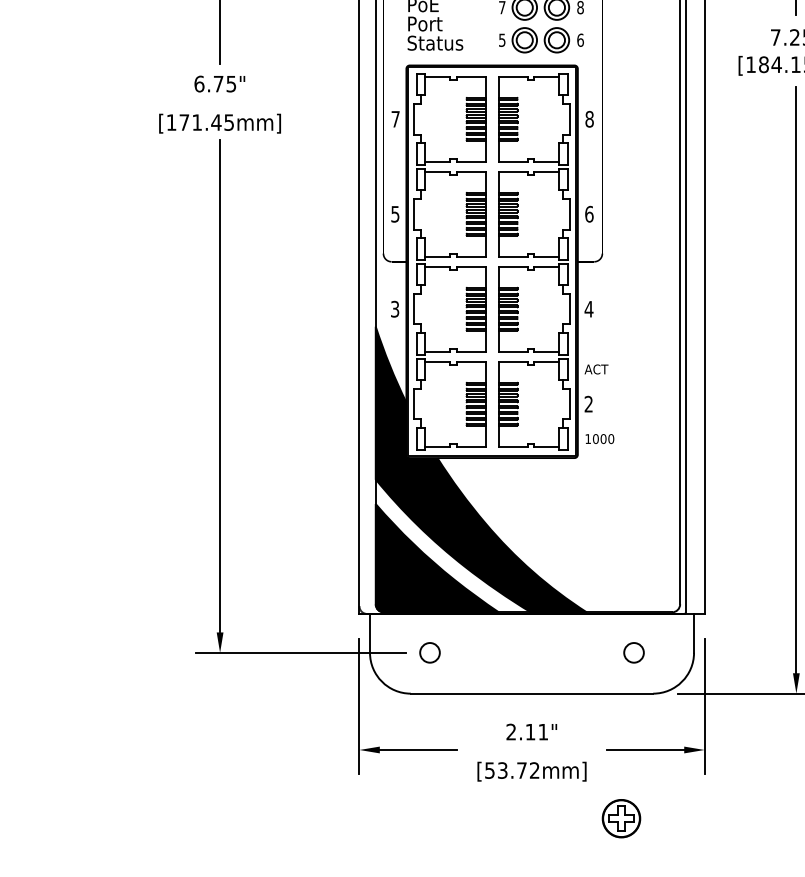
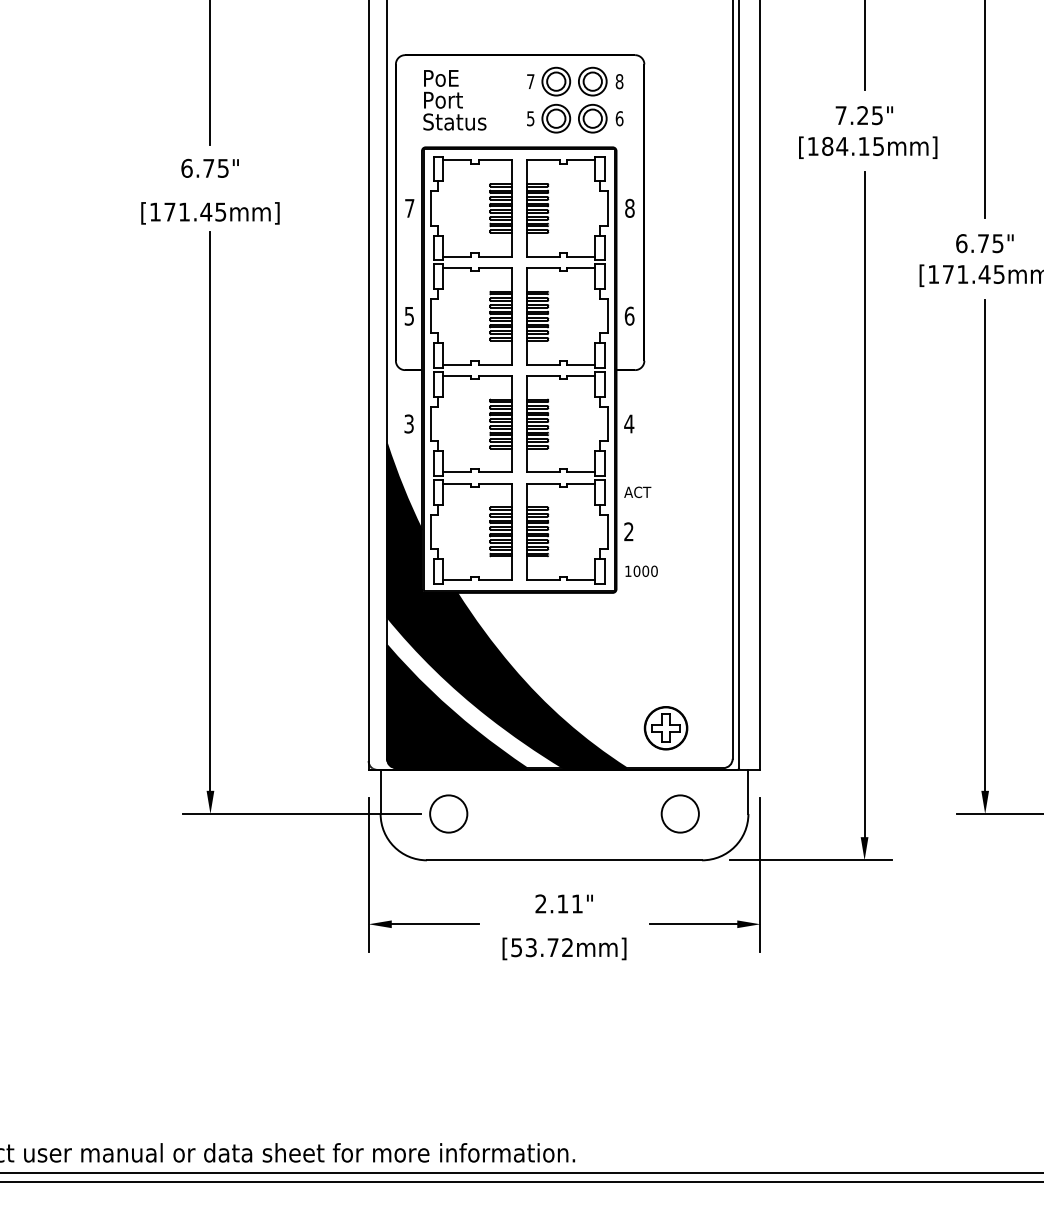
circle: (429, 652) -> (448, 813), size x1.67
circle: (633, 652) -> (679, 813), size x1.67
part: (620, 818) -> (665, 728), moved

